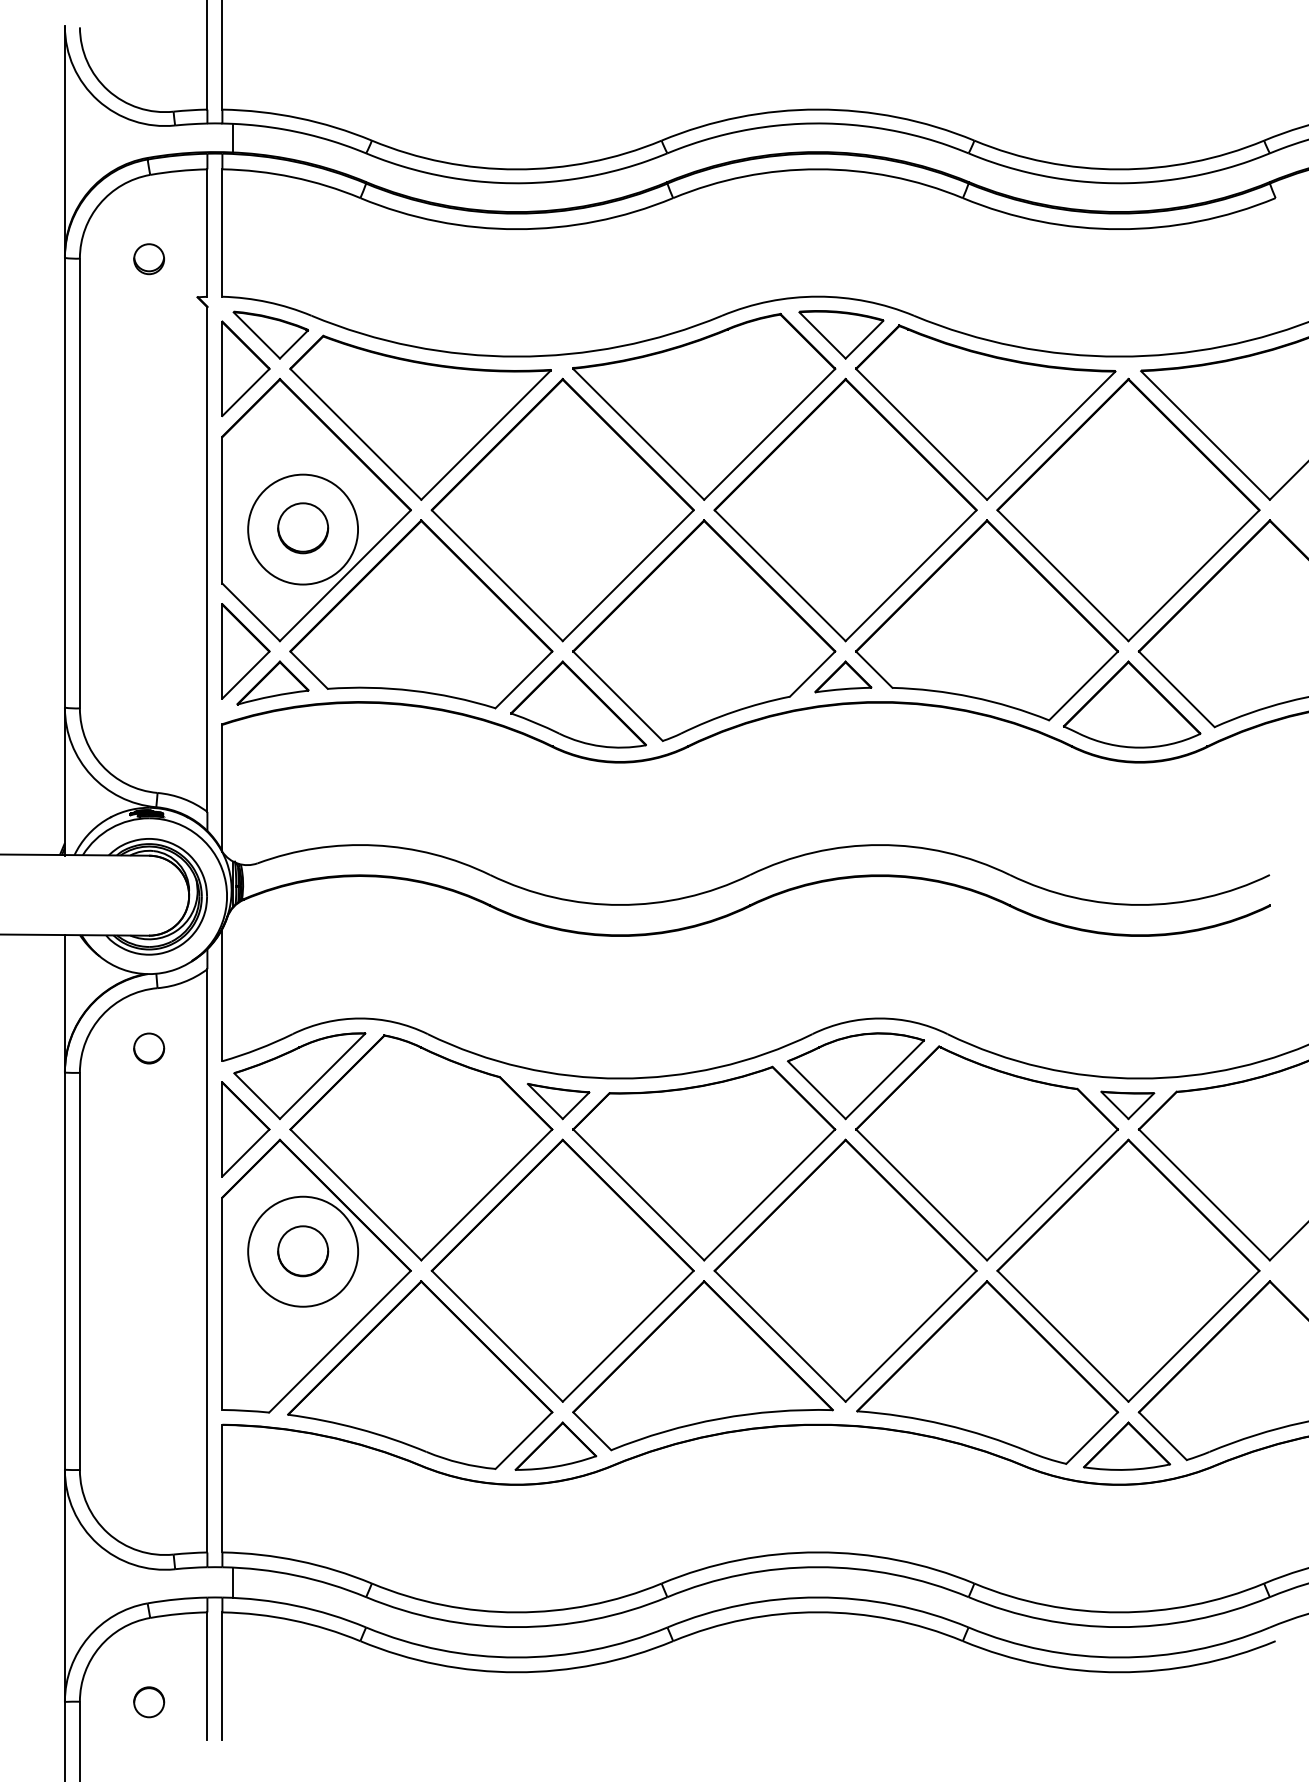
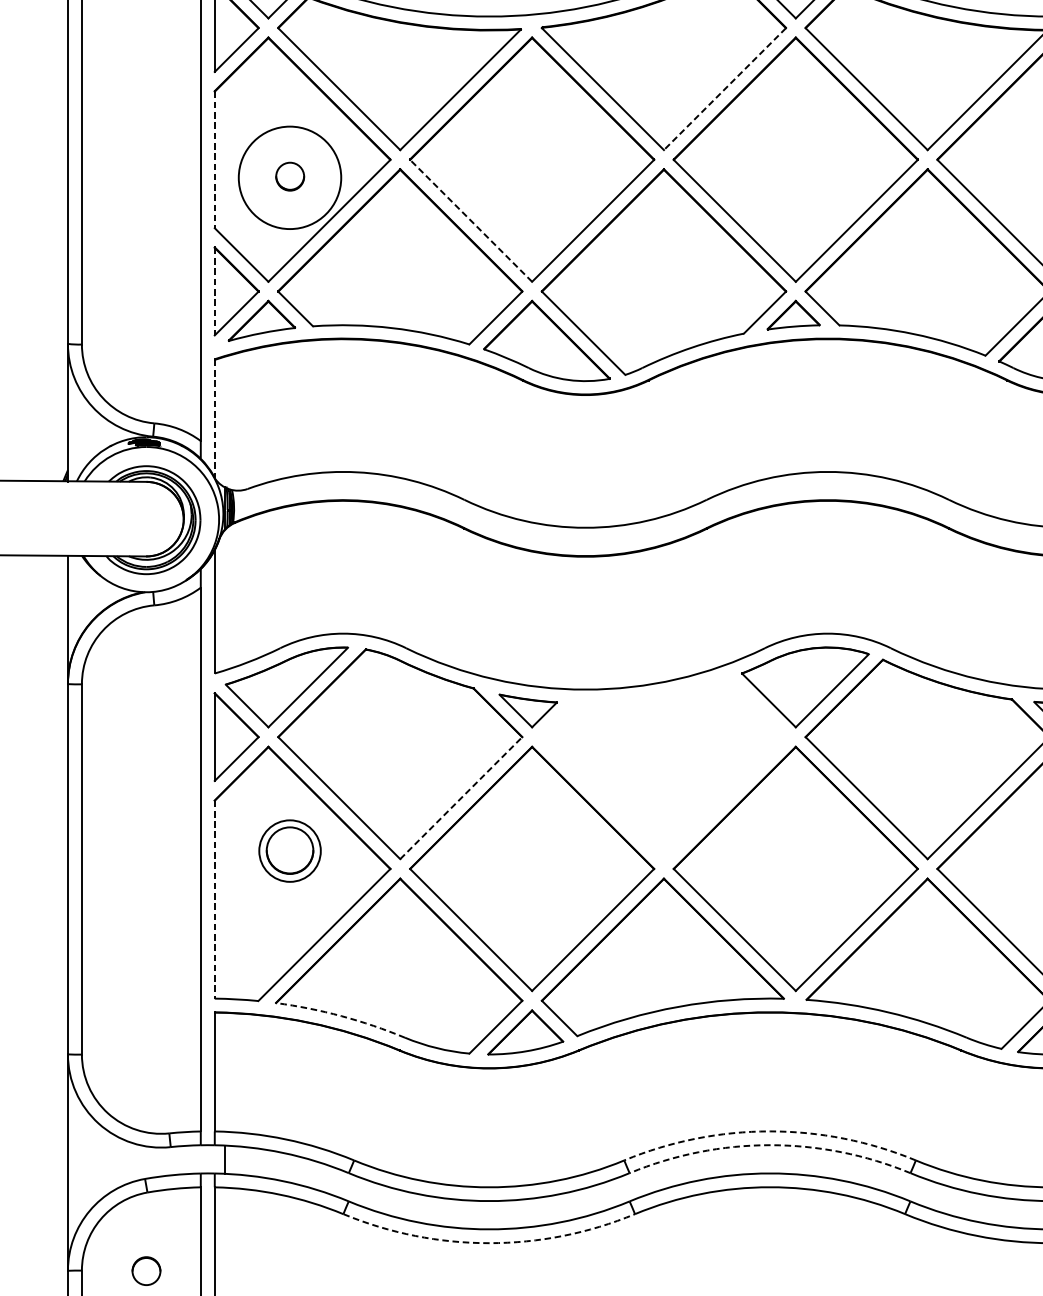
line: (769, 434) -> (724, 89), solid -> dashed
line: (222, 510) -> (214, 160), solid -> dashed
part: (303, 528) -> (290, 176), size x0.6
line: (497, 575) -> (471, 220), solid -> dashed
line: (222, 651) -> (214, 291), solid -> dashed
line: (222, 788) -> (214, 419), solid -> dashed
part: (149, 1048) -> (146, 661), removed
part: (704, 1163) -> (664, 768), removed
line: (486, 1194) -> (460, 797), solid -> dashed
circle: (303, 1251) -> (290, 850), size x0.6
line: (222, 1304) -> (214, 900), solid -> dashed
arc: (358, 1428) -> (341, 1015), solid -> dashed
arc: (818, 1552) -> (770, 1131), solid -> dashed
arc: (818, 1567) -> (770, 1145), solid -> dashed
arc: (516, 1672) -> (488, 1243), solid -> dashed

